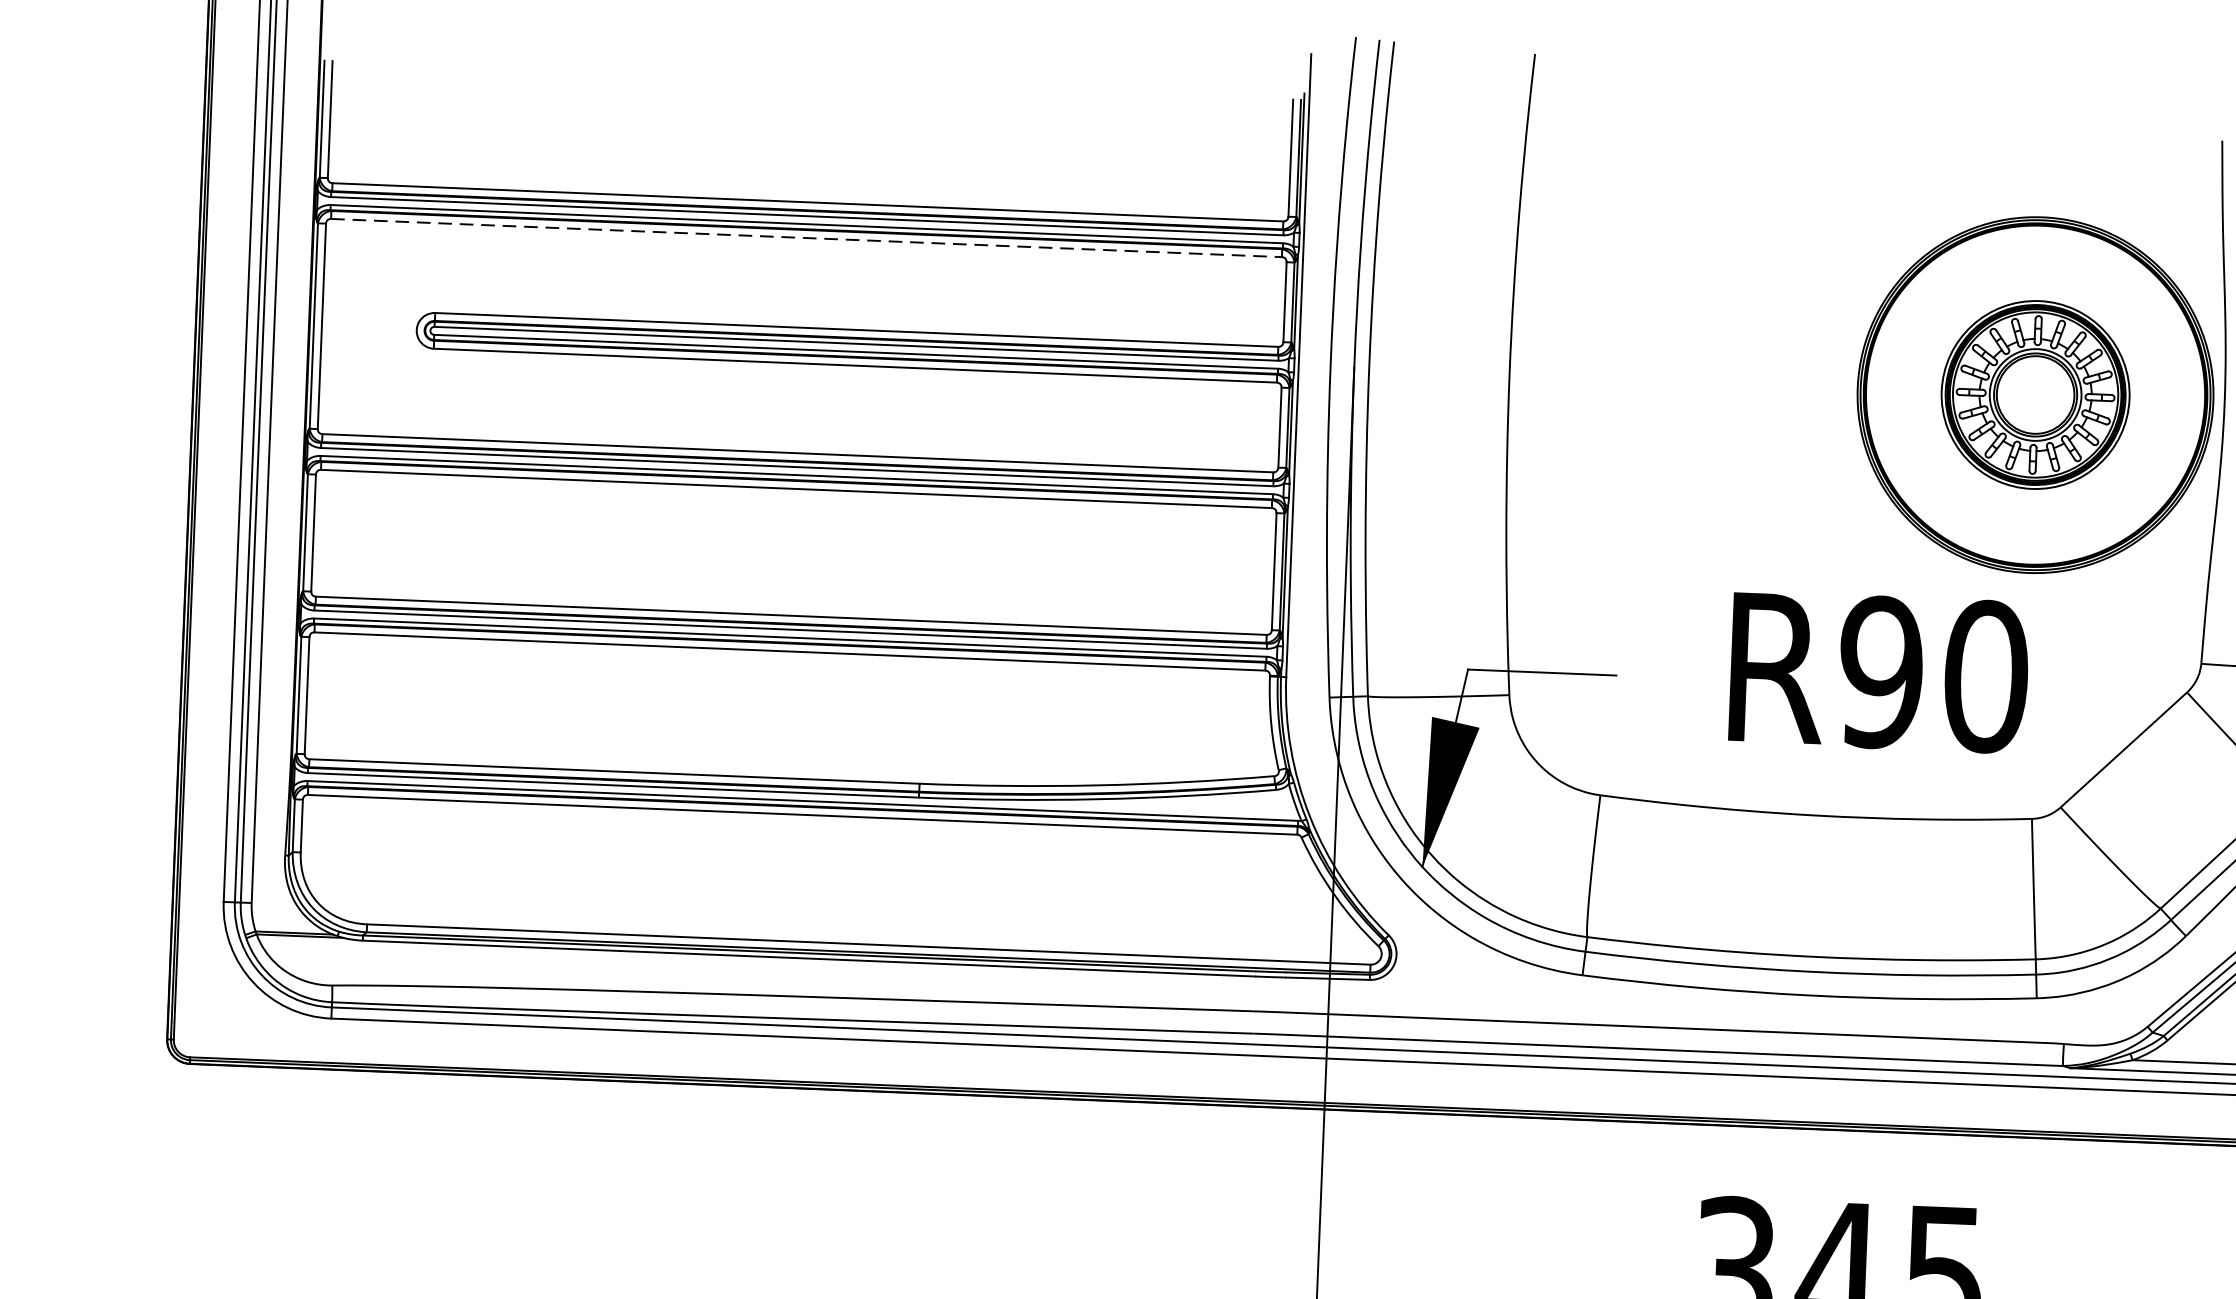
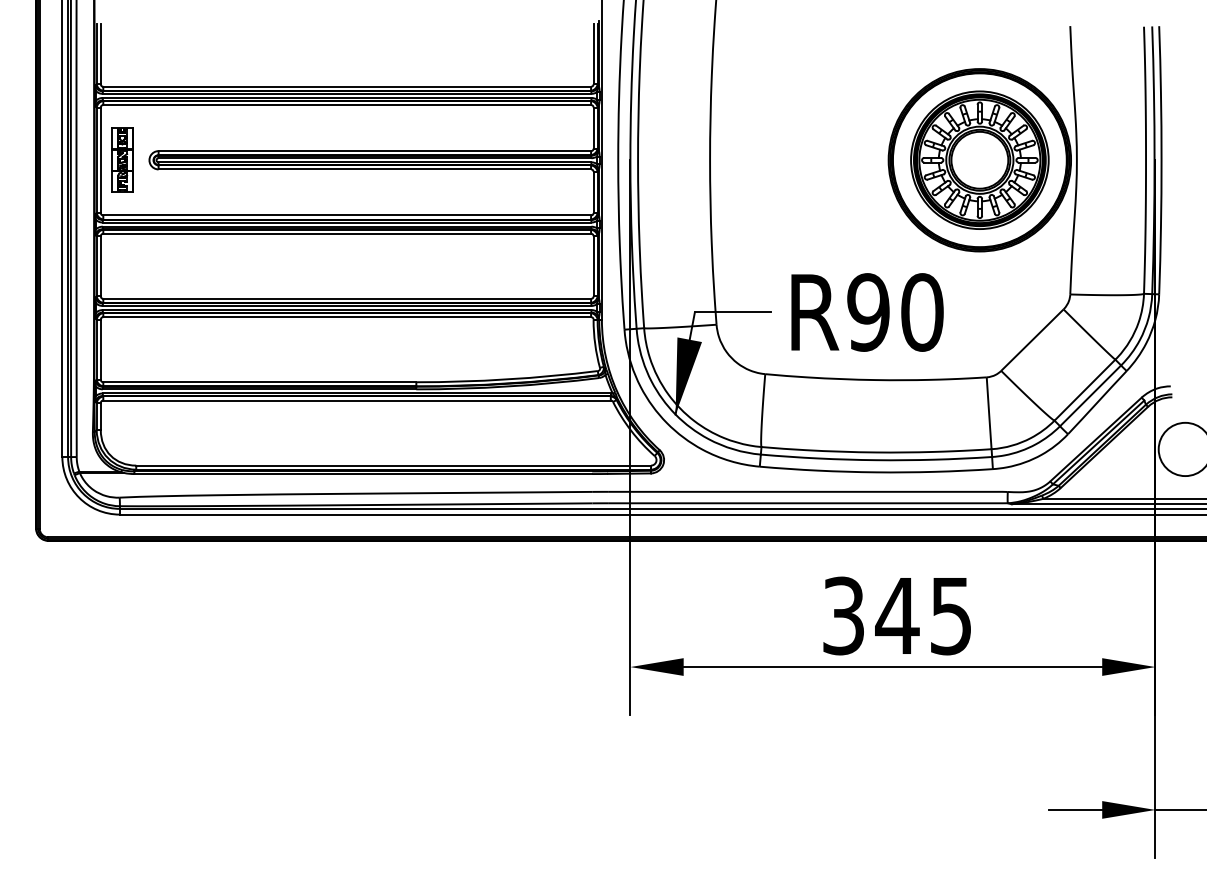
line: (807, 238) -> (347, 105), dashed -> solid
part: (364, 326) -> (122, 159), added
part: (2034, 393) -> (979, 159), size x1.43
text: (1879, 672) -> (867, 312), moved

